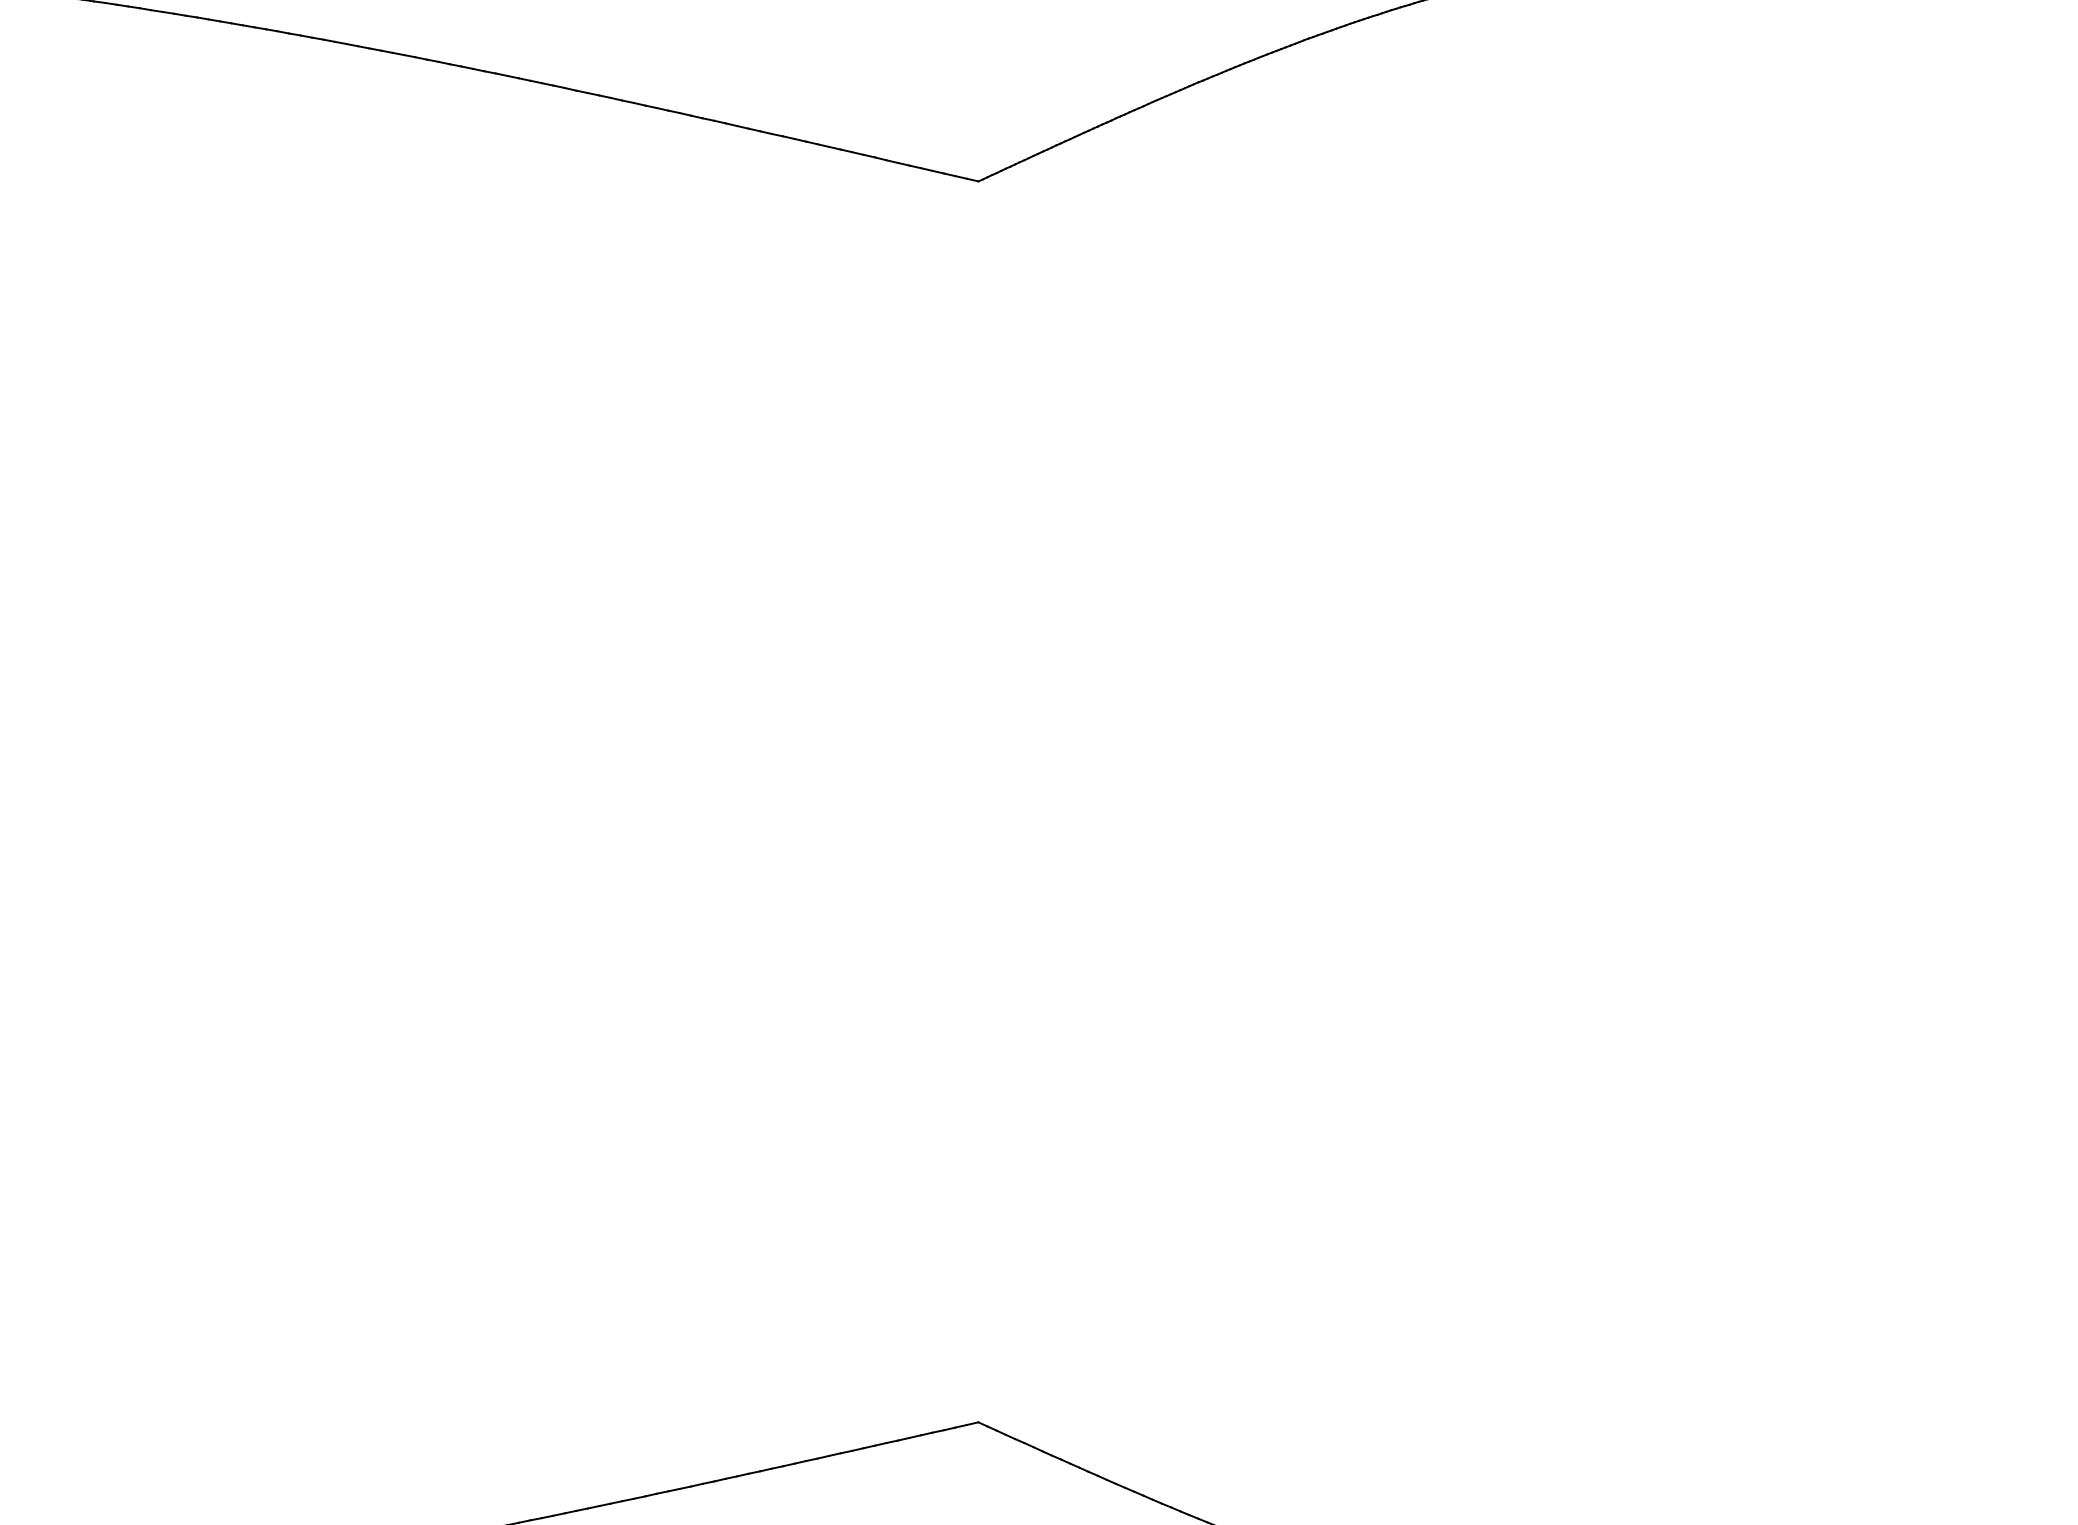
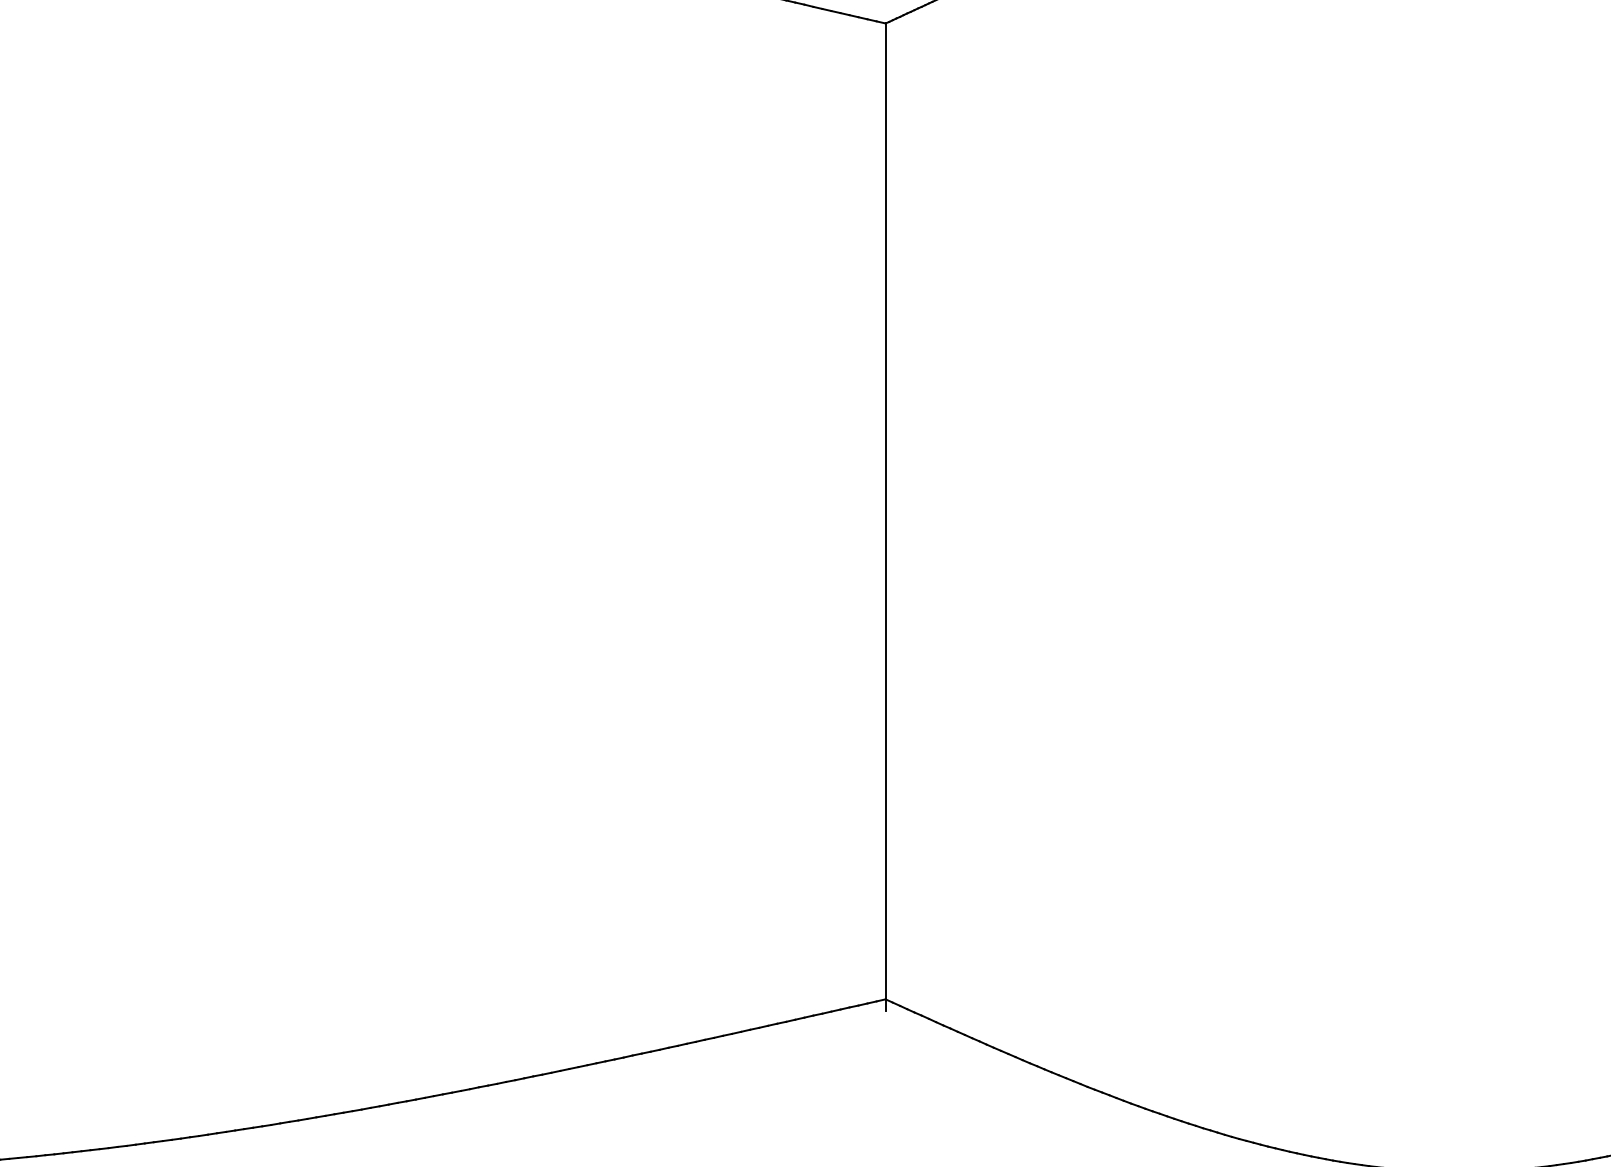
line: (978, 808) -> (885, 516), added

